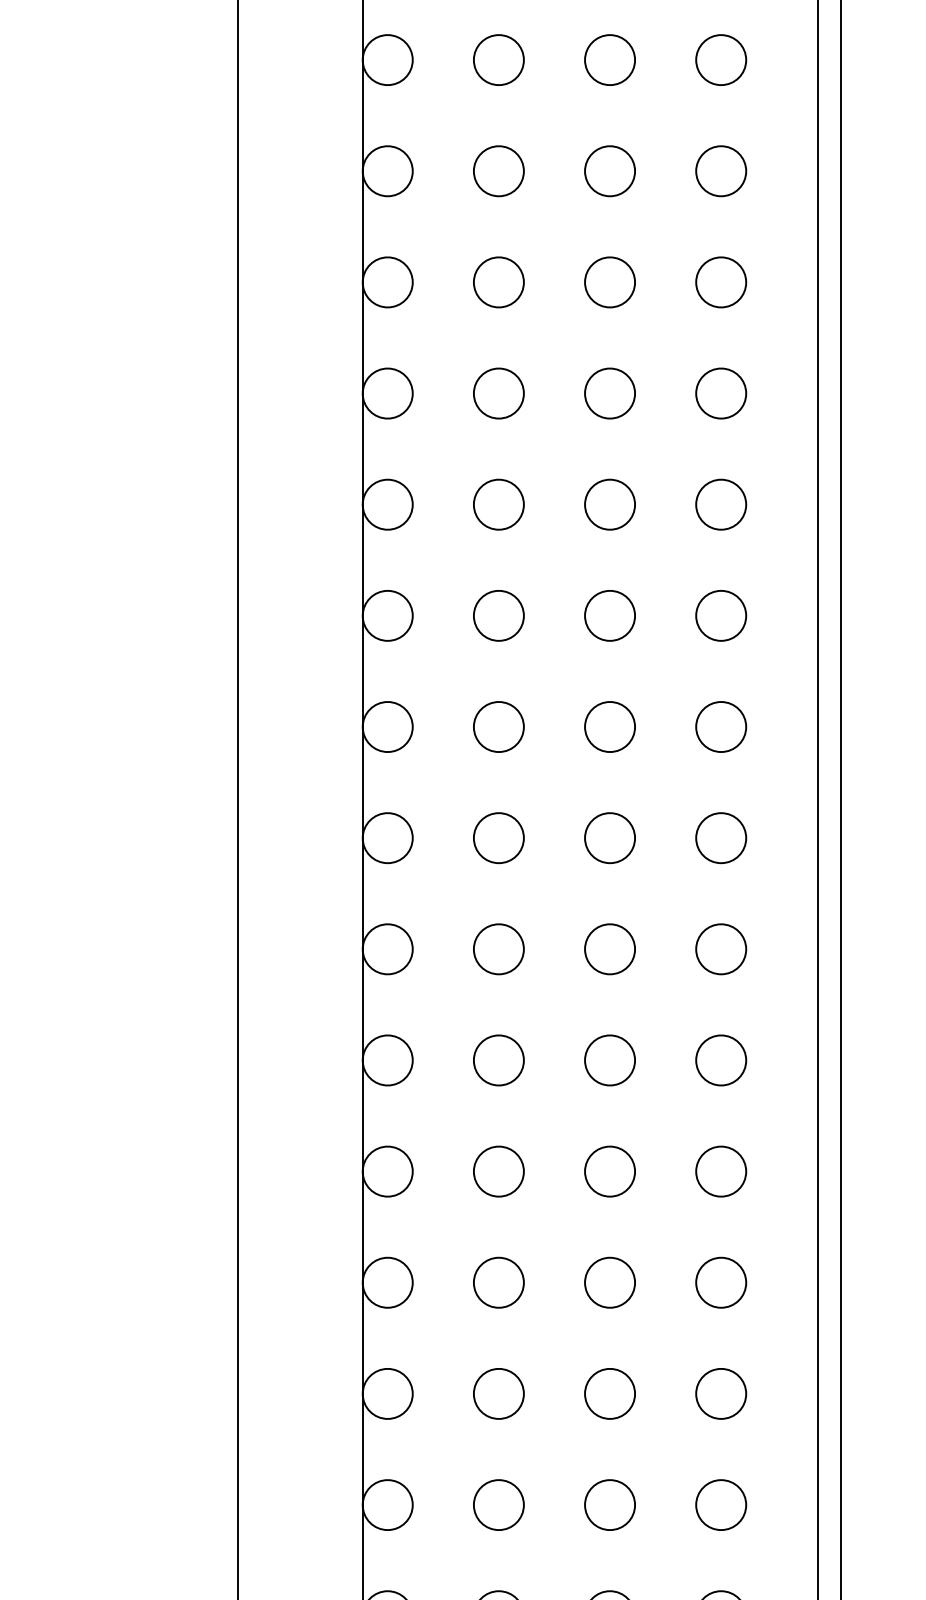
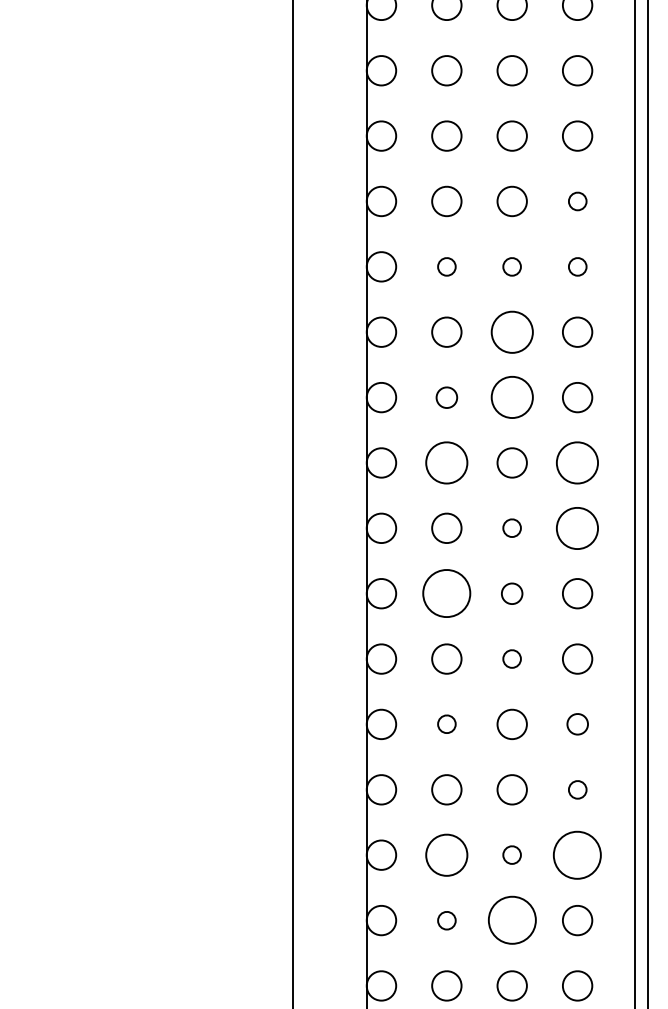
part: (721, 171) -> (577, 201), size x0.6
part: (498, 281) -> (446, 266), size x0.6
part: (608, 281) -> (511, 266), size x0.6
part: (721, 281) -> (577, 266), size x0.6
part: (608, 392) -> (511, 331), size x1.4
part: (498, 504) -> (446, 397), size x0.7
part: (608, 504) -> (511, 397), size x1.4
part: (498, 615) -> (446, 462), size x1.4
part: (721, 615) -> (577, 462), size x1.4
part: (608, 725) -> (511, 527), size x0.6
part: (721, 725) -> (577, 527), size x1.4
part: (498, 837) -> (446, 593), size x1.6
part: (608, 837) -> (511, 593), size x0.7
part: (608, 948) -> (511, 658), size x0.6
part: (498, 1058) -> (446, 723), size x0.6
part: (721, 1058) -> (577, 723), size x0.7
part: (721, 1171) -> (577, 789), size x0.6
part: (498, 1281) -> (446, 854), size x1.4
part: (608, 1281) -> (511, 854), size x0.6
part: (721, 1281) -> (577, 854), size x1.6
part: (498, 1393) -> (446, 920), size x0.6
part: (608, 1393) -> (511, 920), size x1.6

